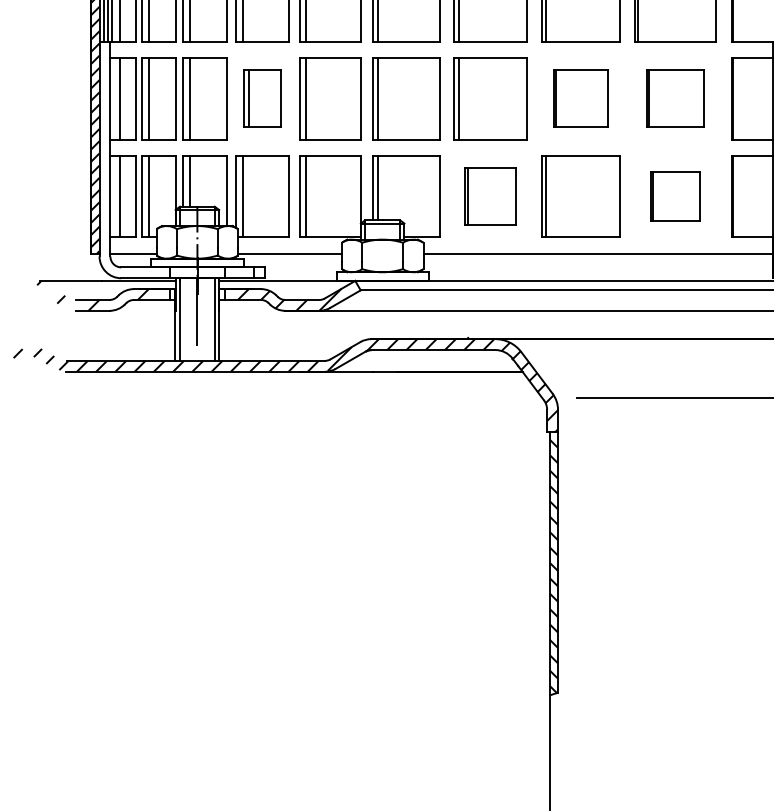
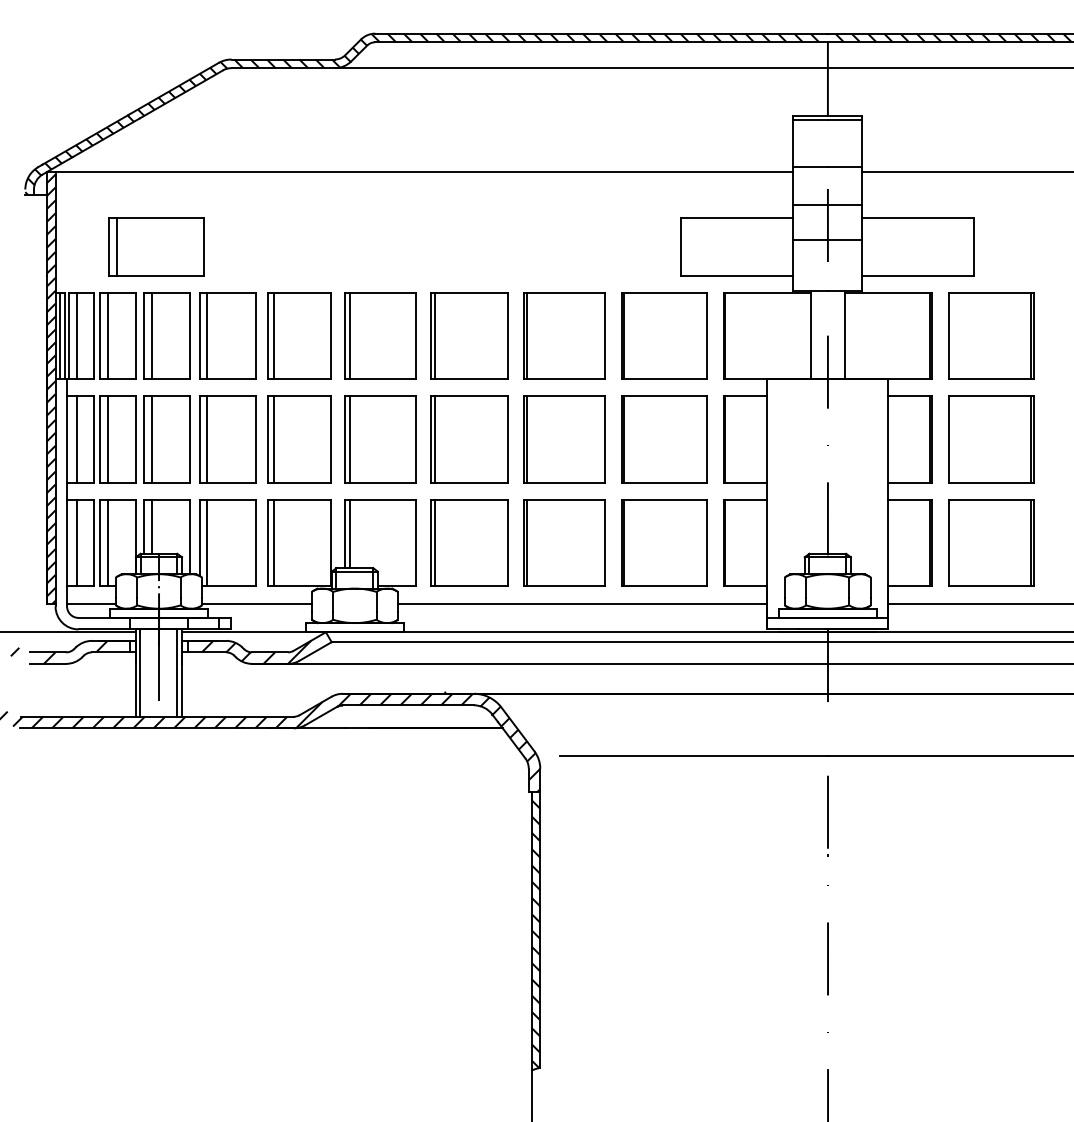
part: (262, 98) -> (227, 439), size x1.43
part: (580, 98) -> (564, 439), size x1.43
part: (675, 98) -> (664, 439), size x1.43
part: (491, 196) -> (469, 542), size x1.43
part: (675, 196) -> (664, 542), size x1.67

